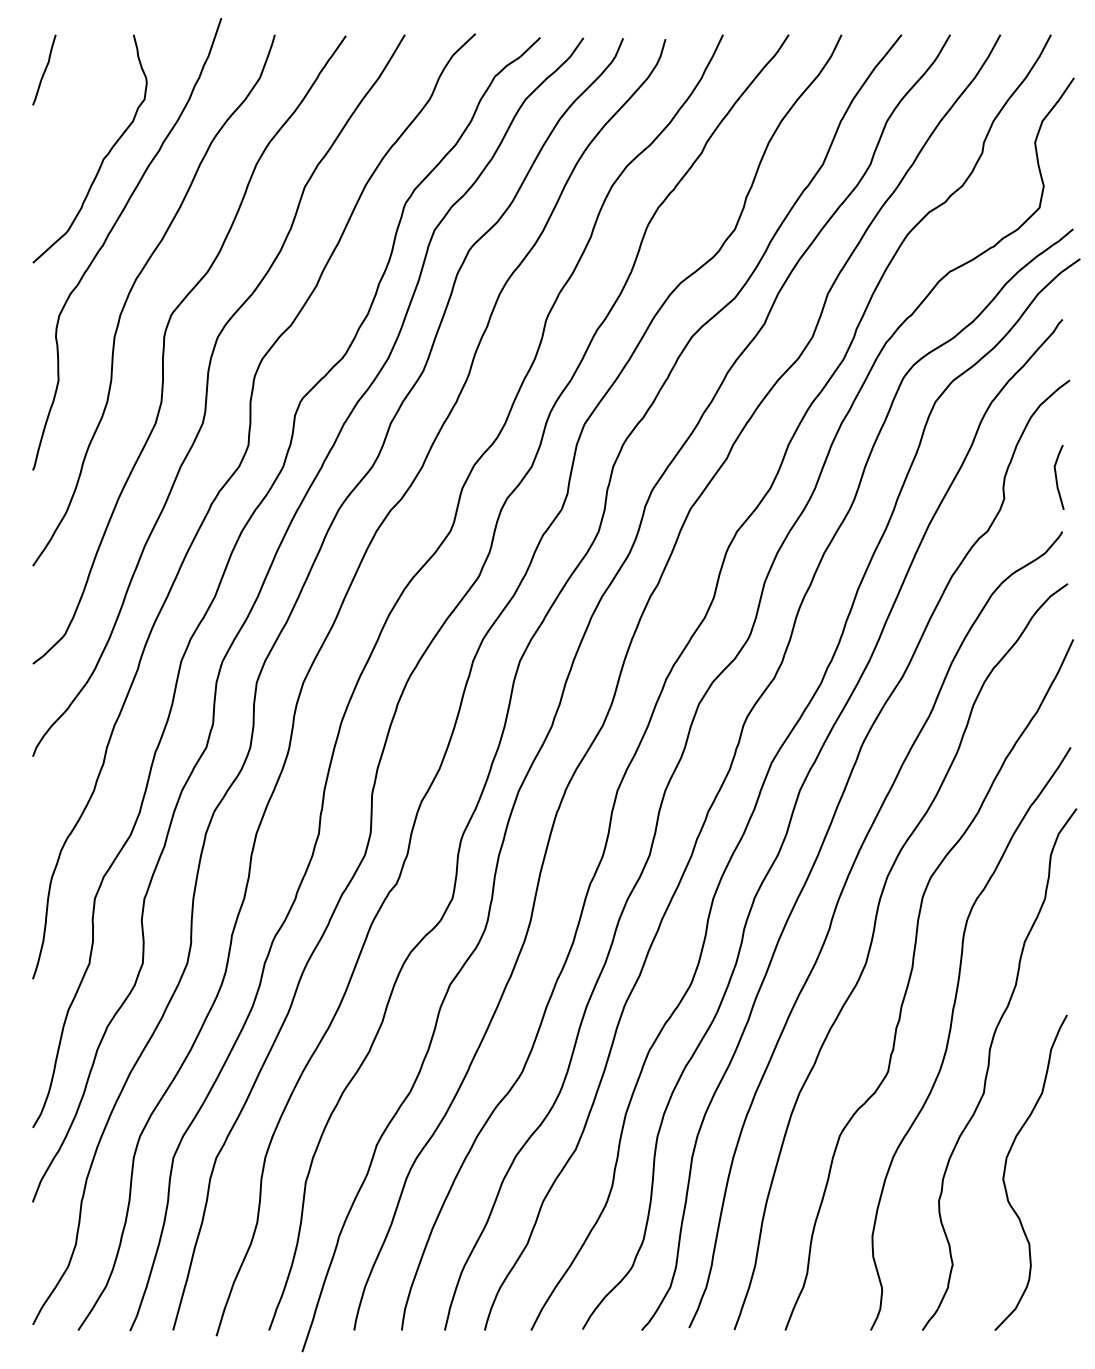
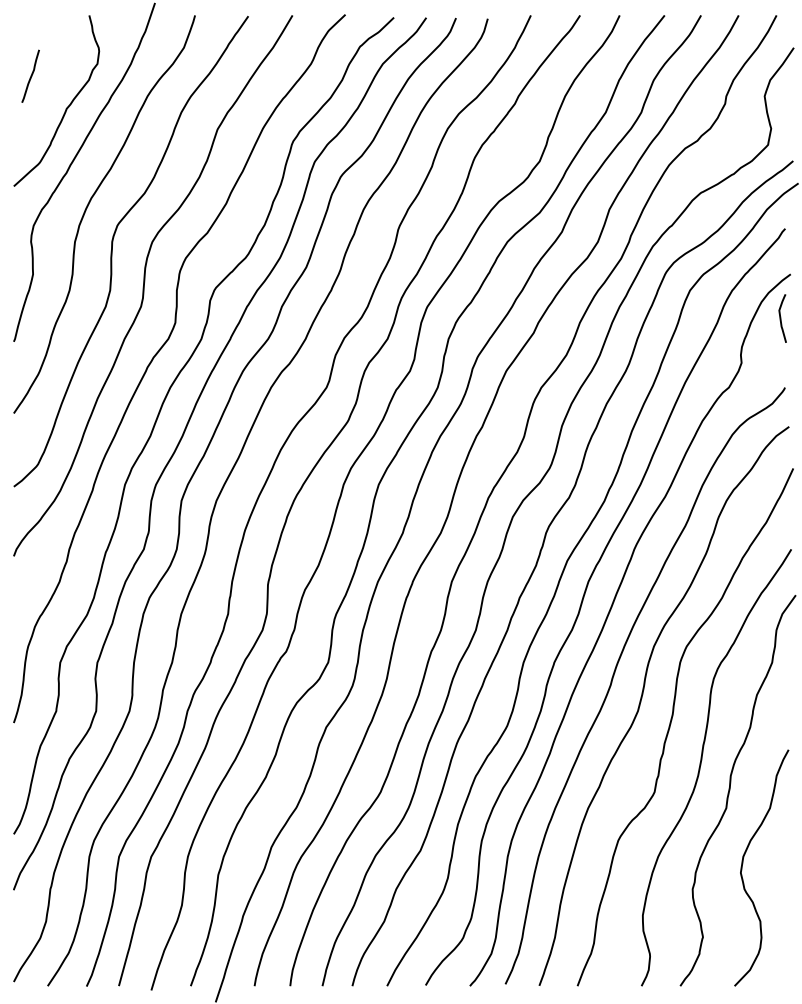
curve: (44, 69) -> (30, 75), moved
curve: (1057, 477) -> (781, 318), moved

